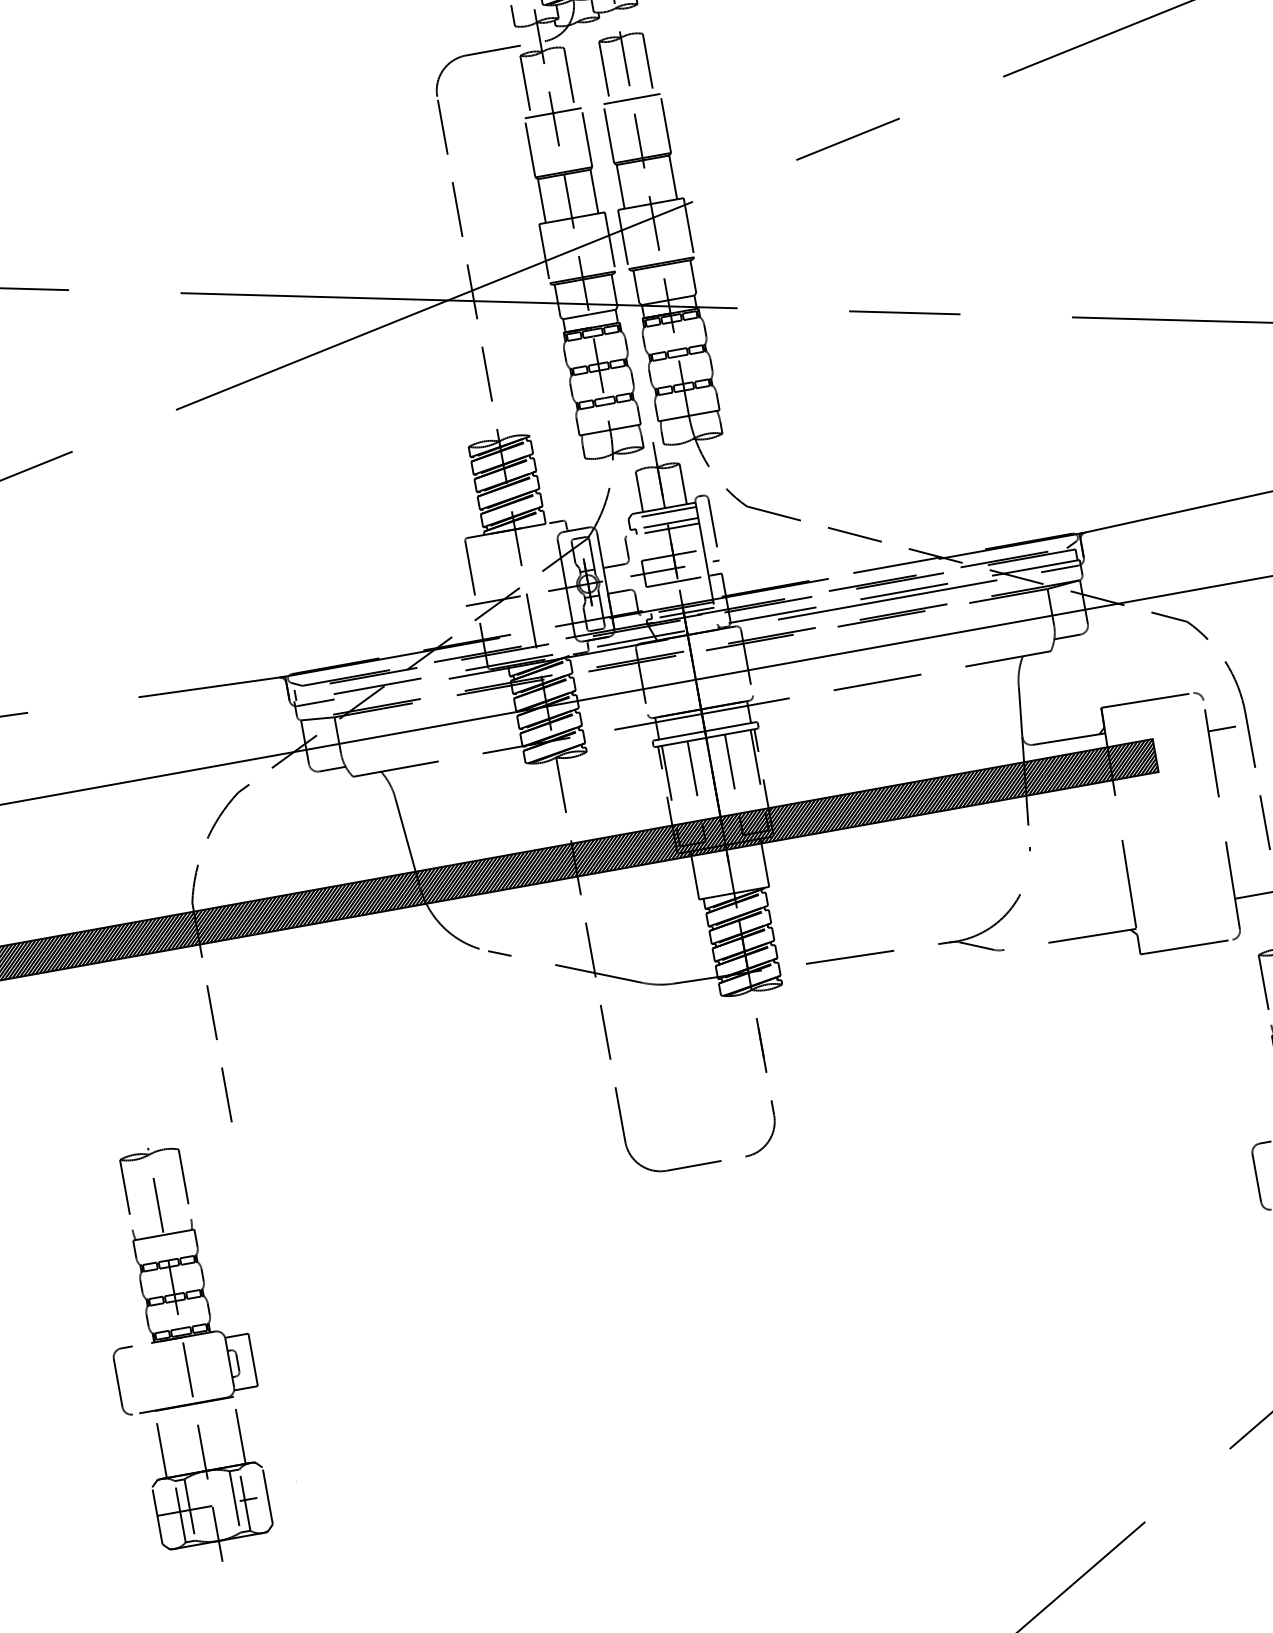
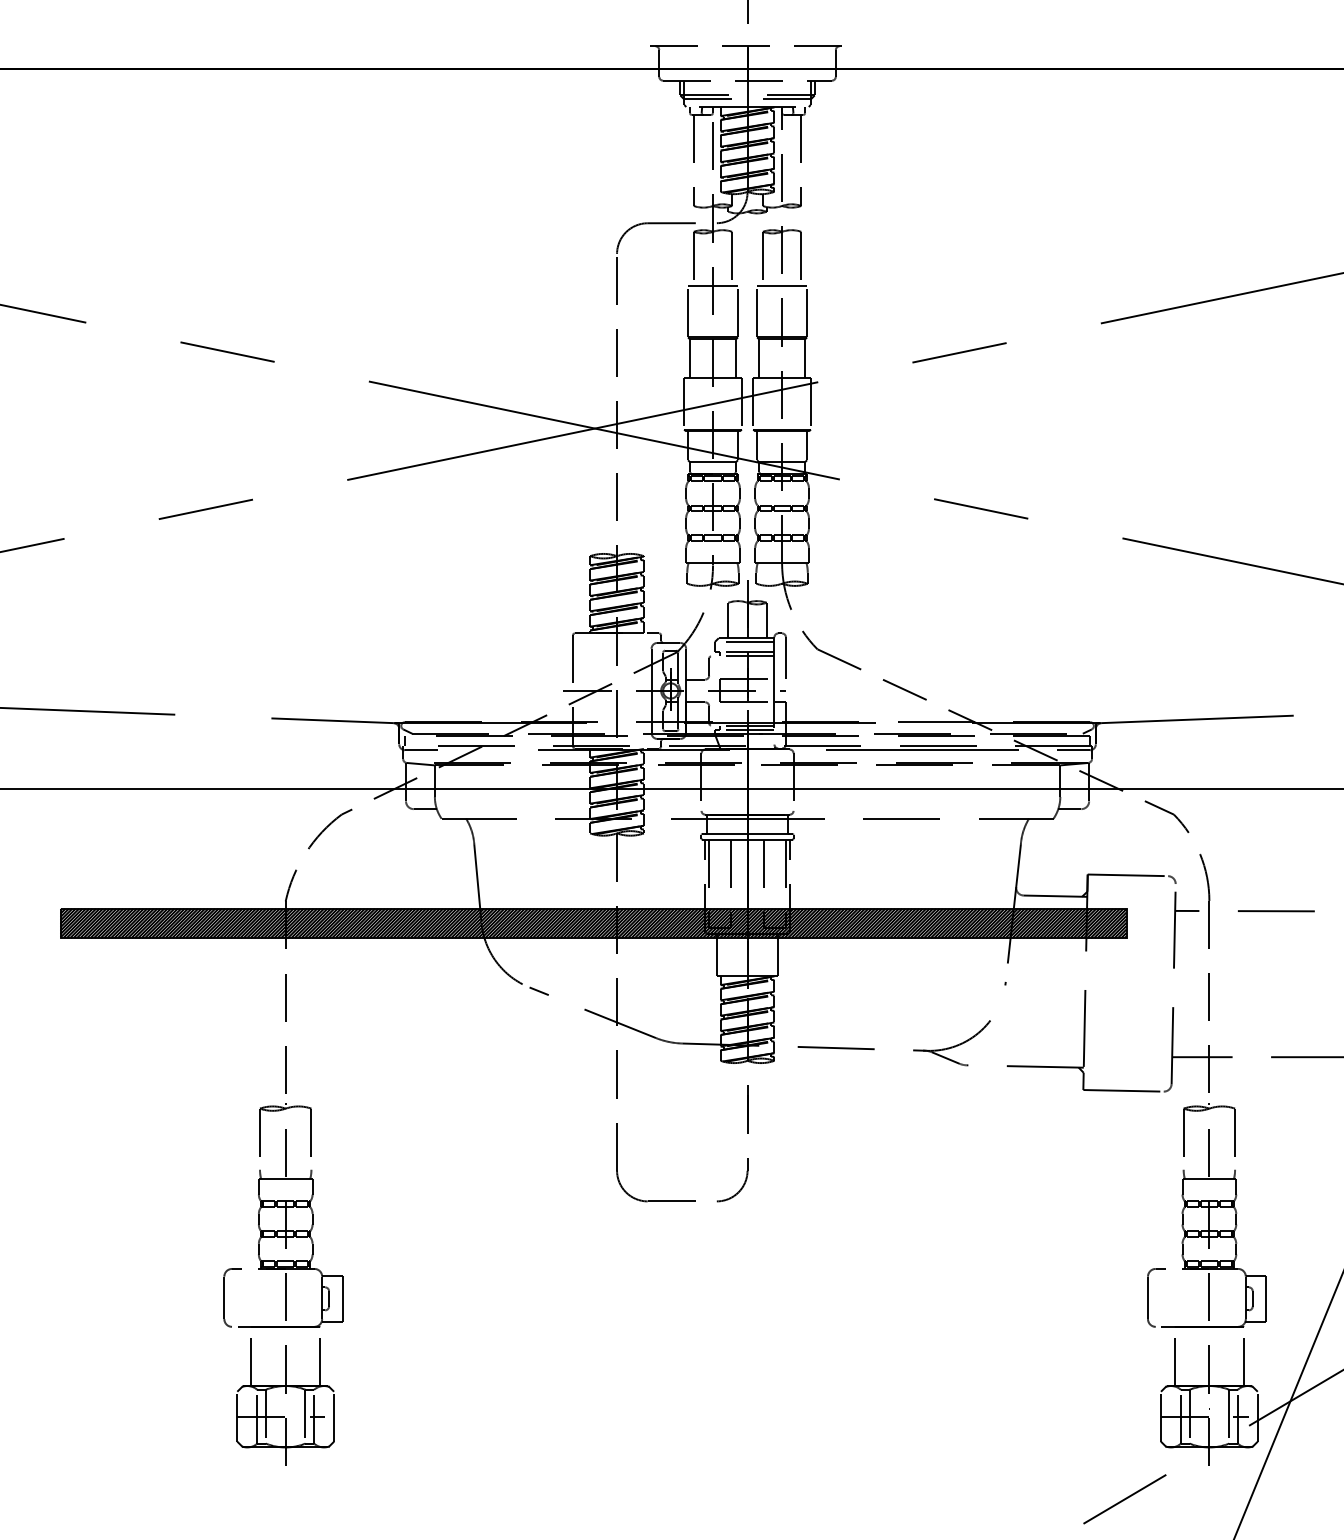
part: (182, 1355) -> (283, 1284), moved

